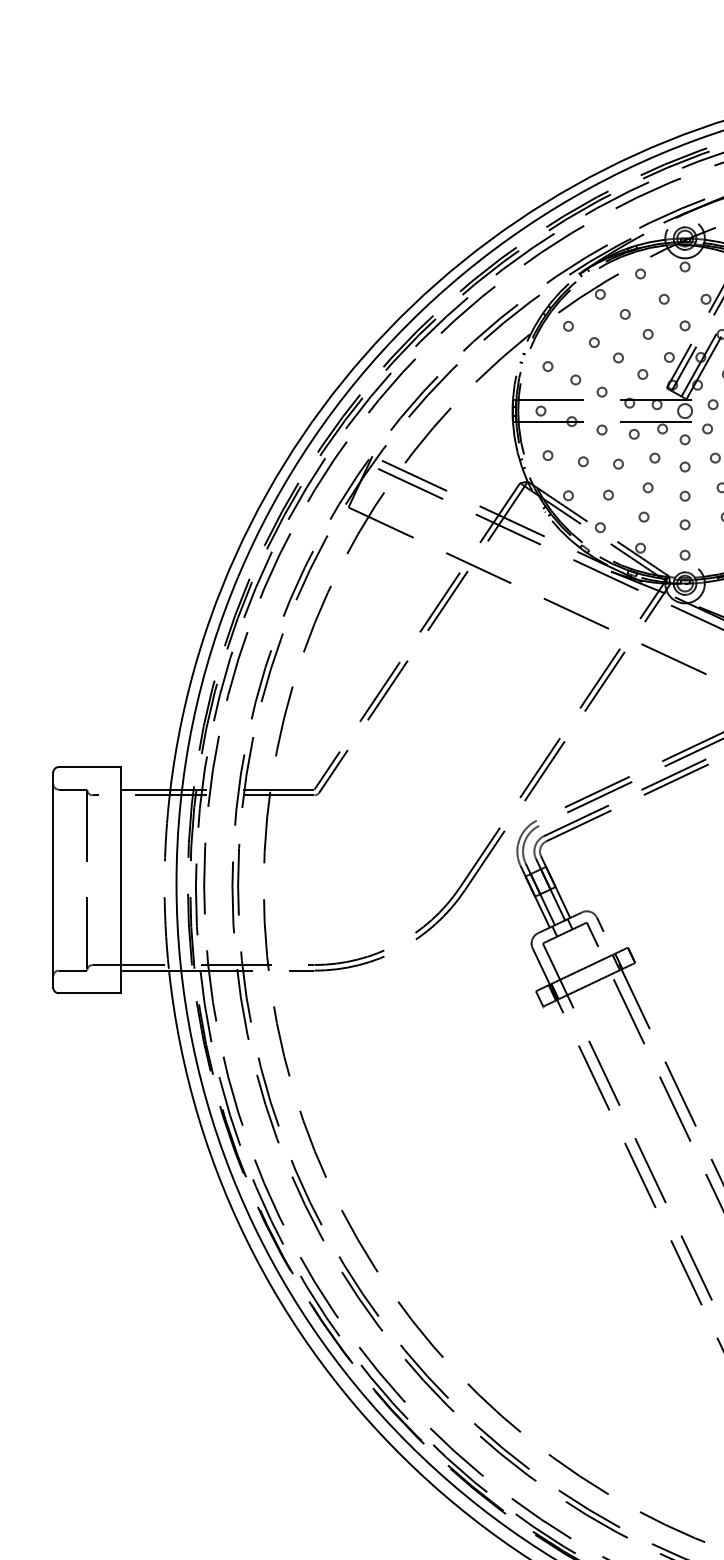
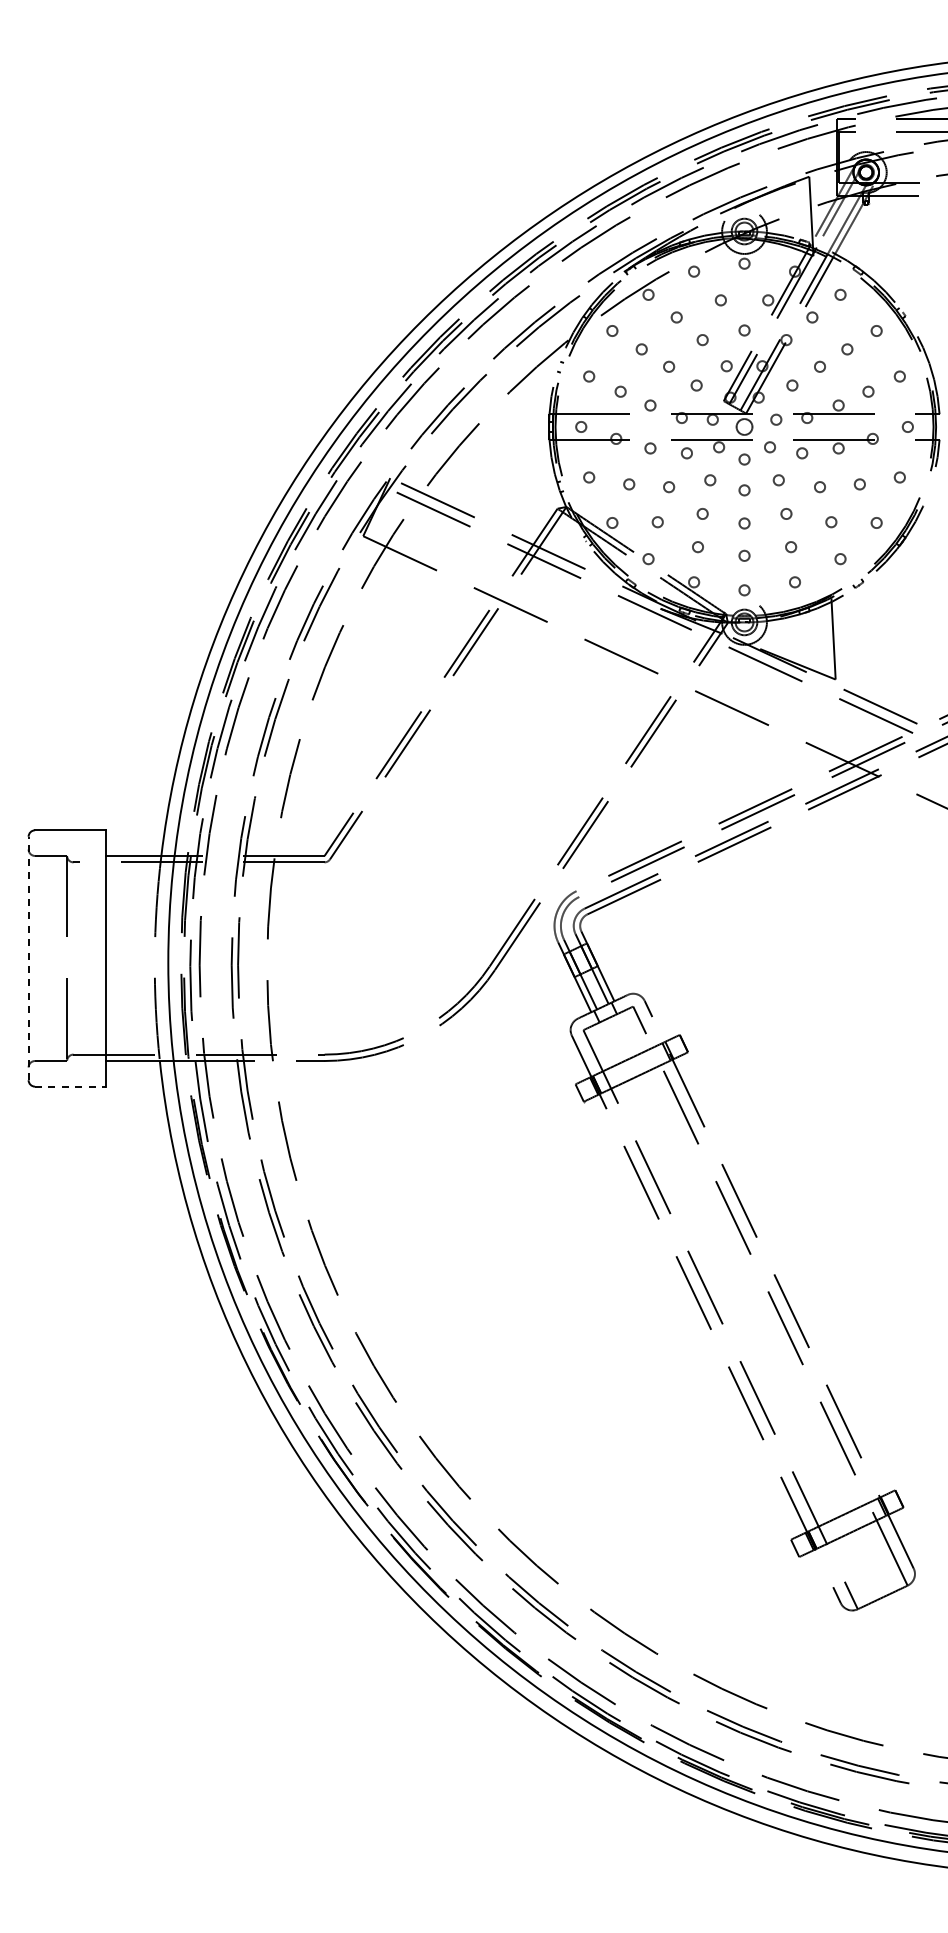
line: (53, 880) -> (28, 958), solid -> dashed
line: (90, 993) -> (70, 1086), solid -> dashed

